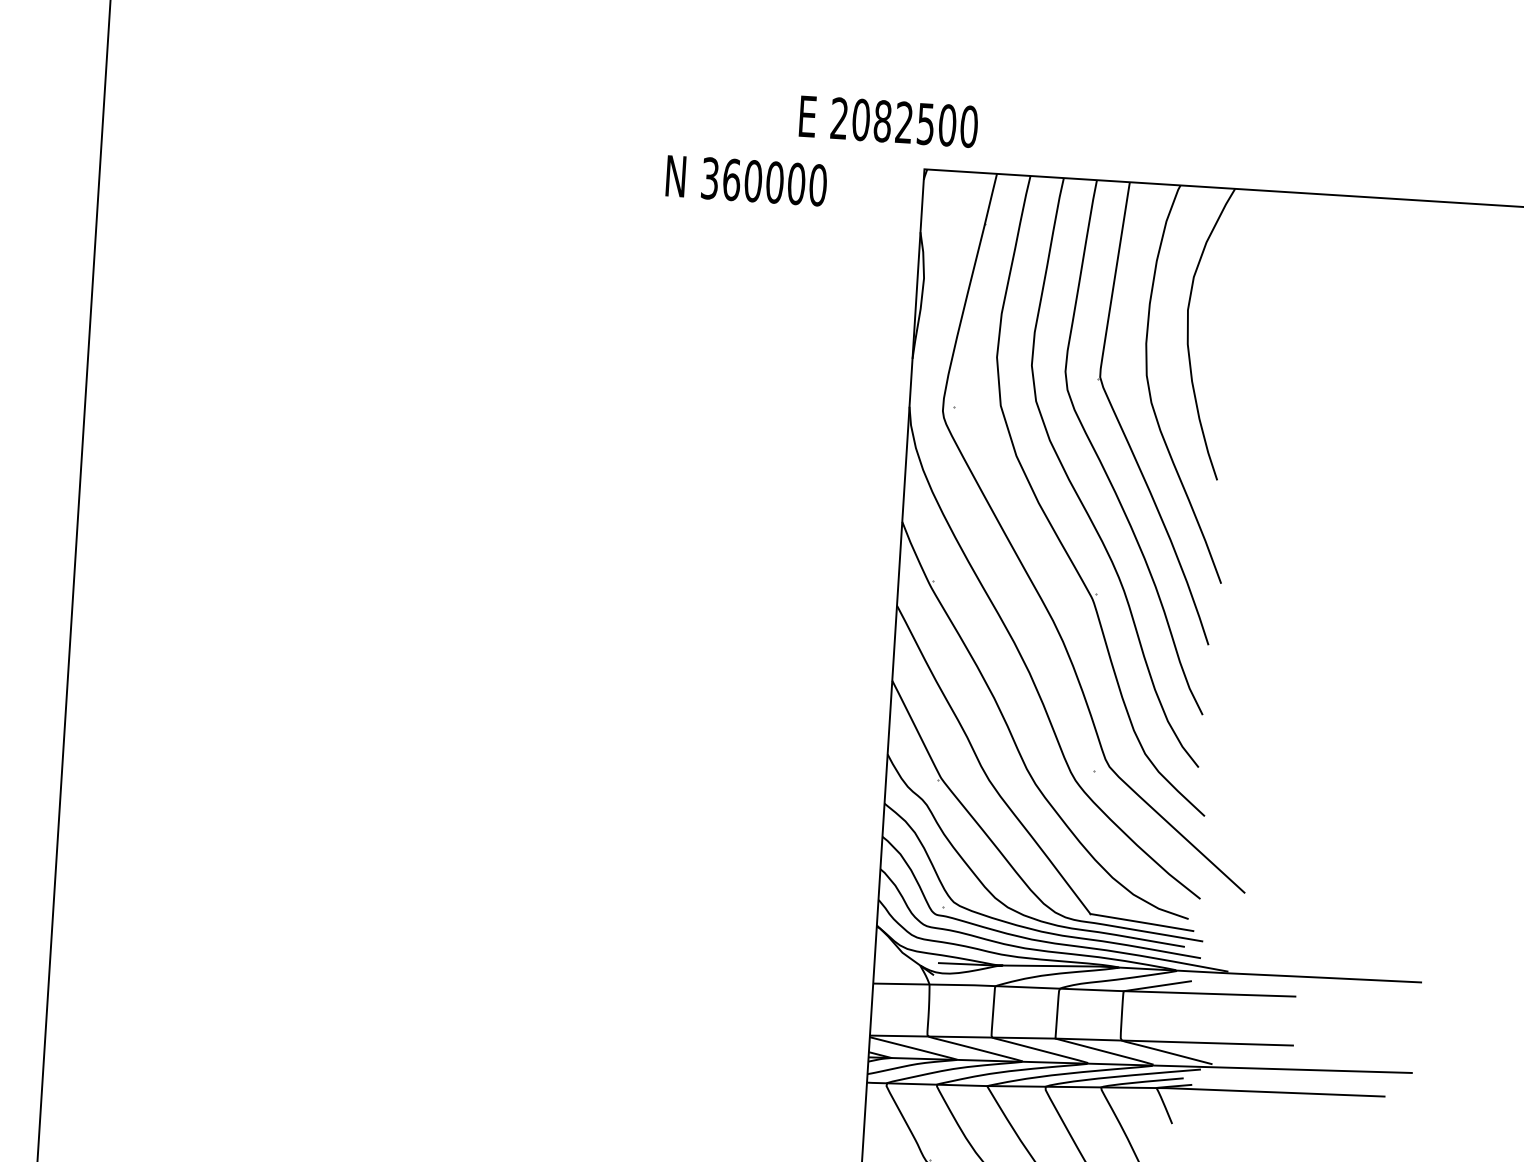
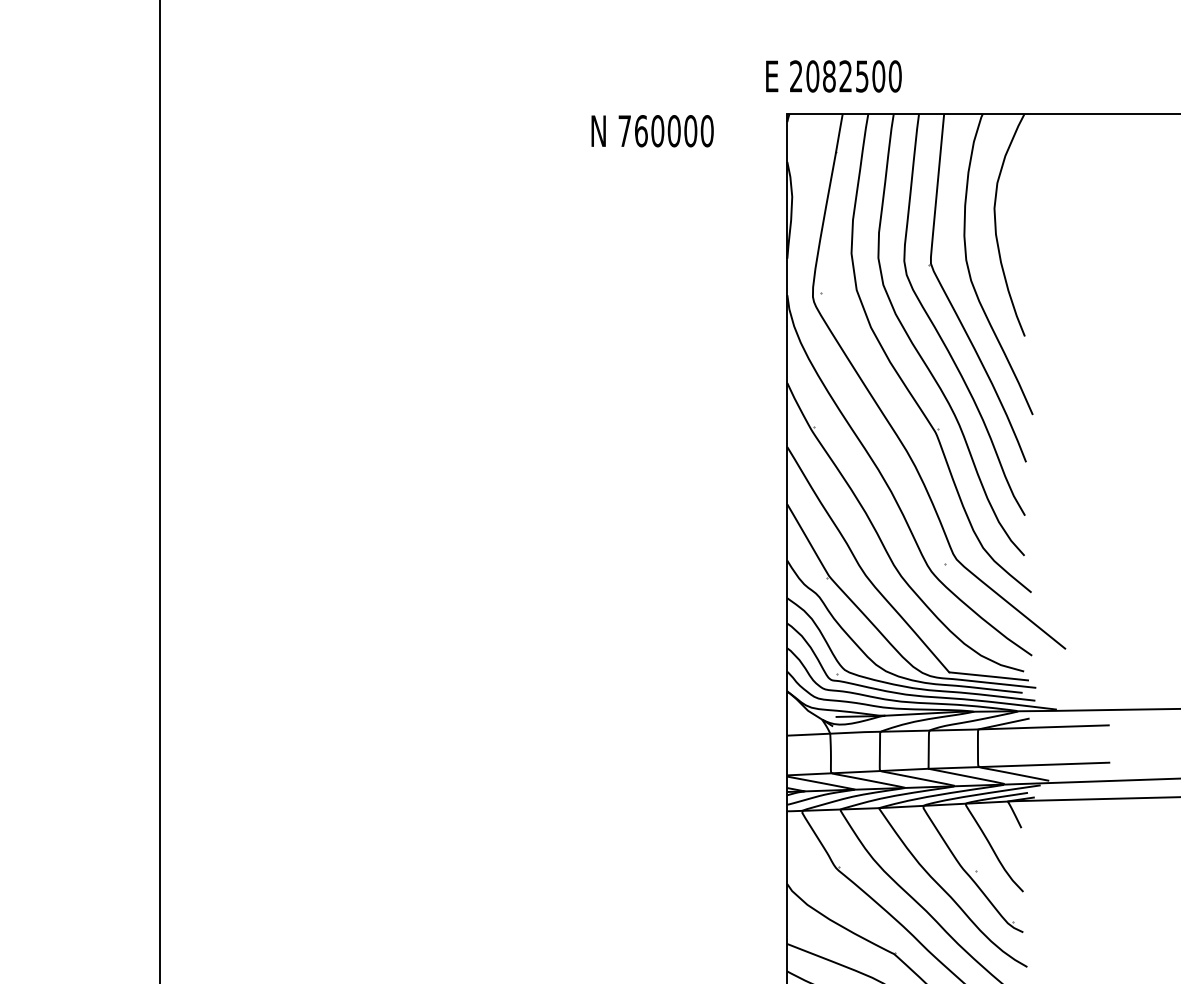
text: (888, 121) -> (833, 76), moved
text: (709, 178) -> (624, 131), 360000 -> 760000

